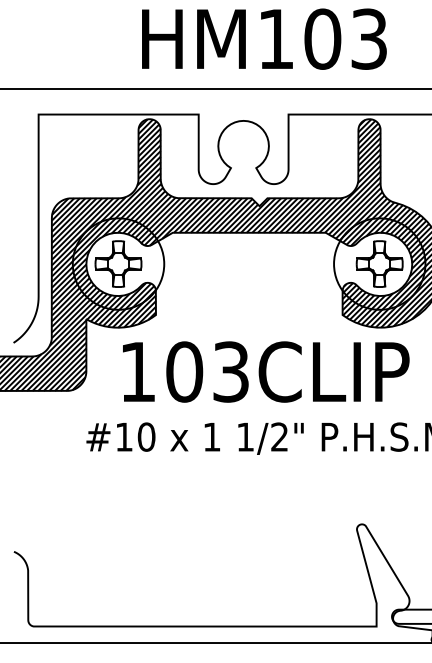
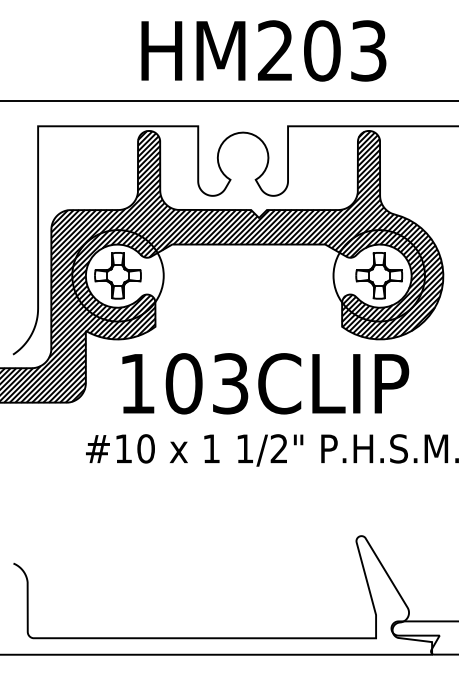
text: (276, 38) -> (275, 50), HM103 -> HM203

